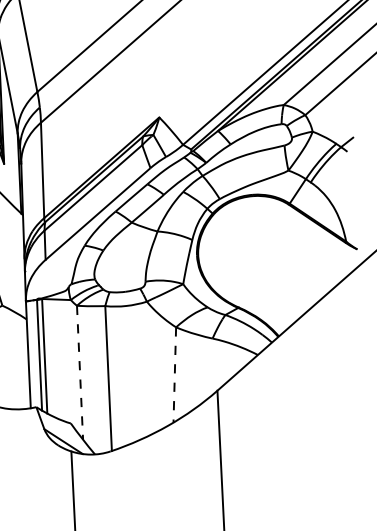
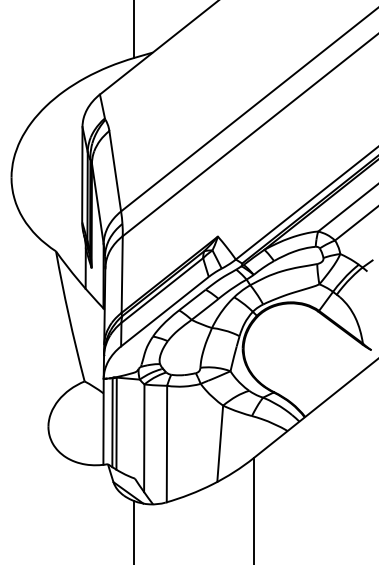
line: (80, 373) -> (144, 438), dashed -> solid
line: (175, 375) -> (220, 444), dashed -> solid

